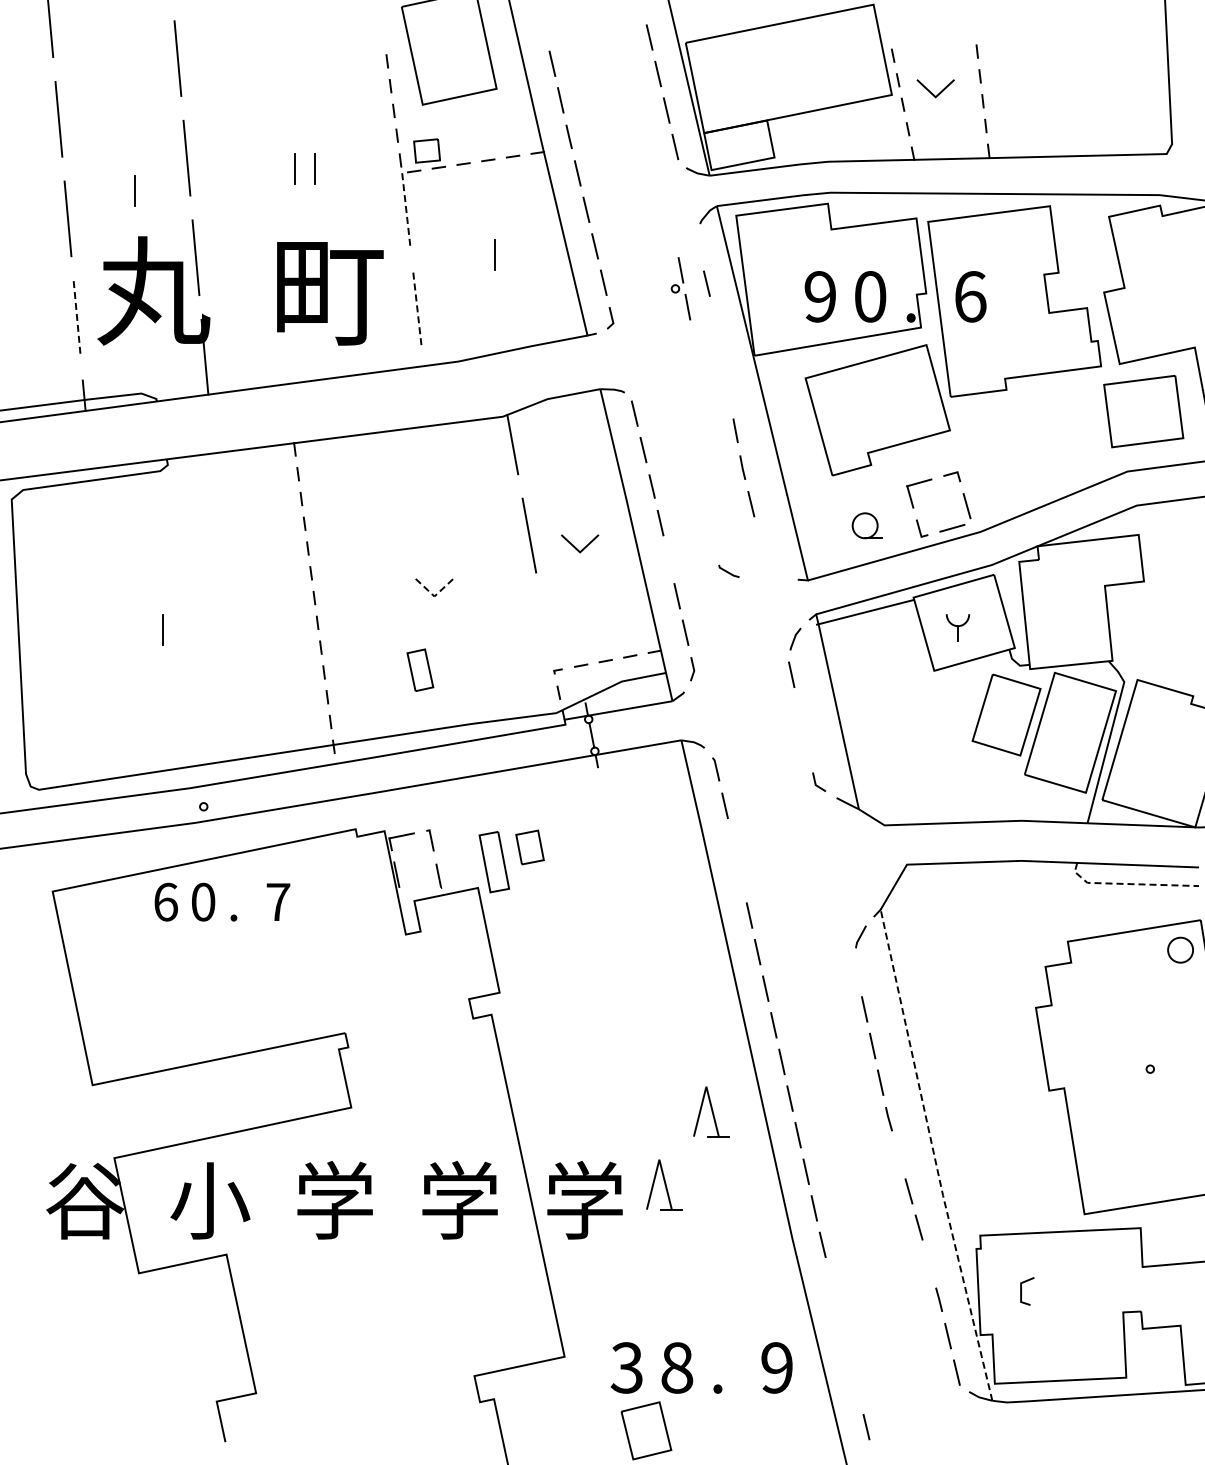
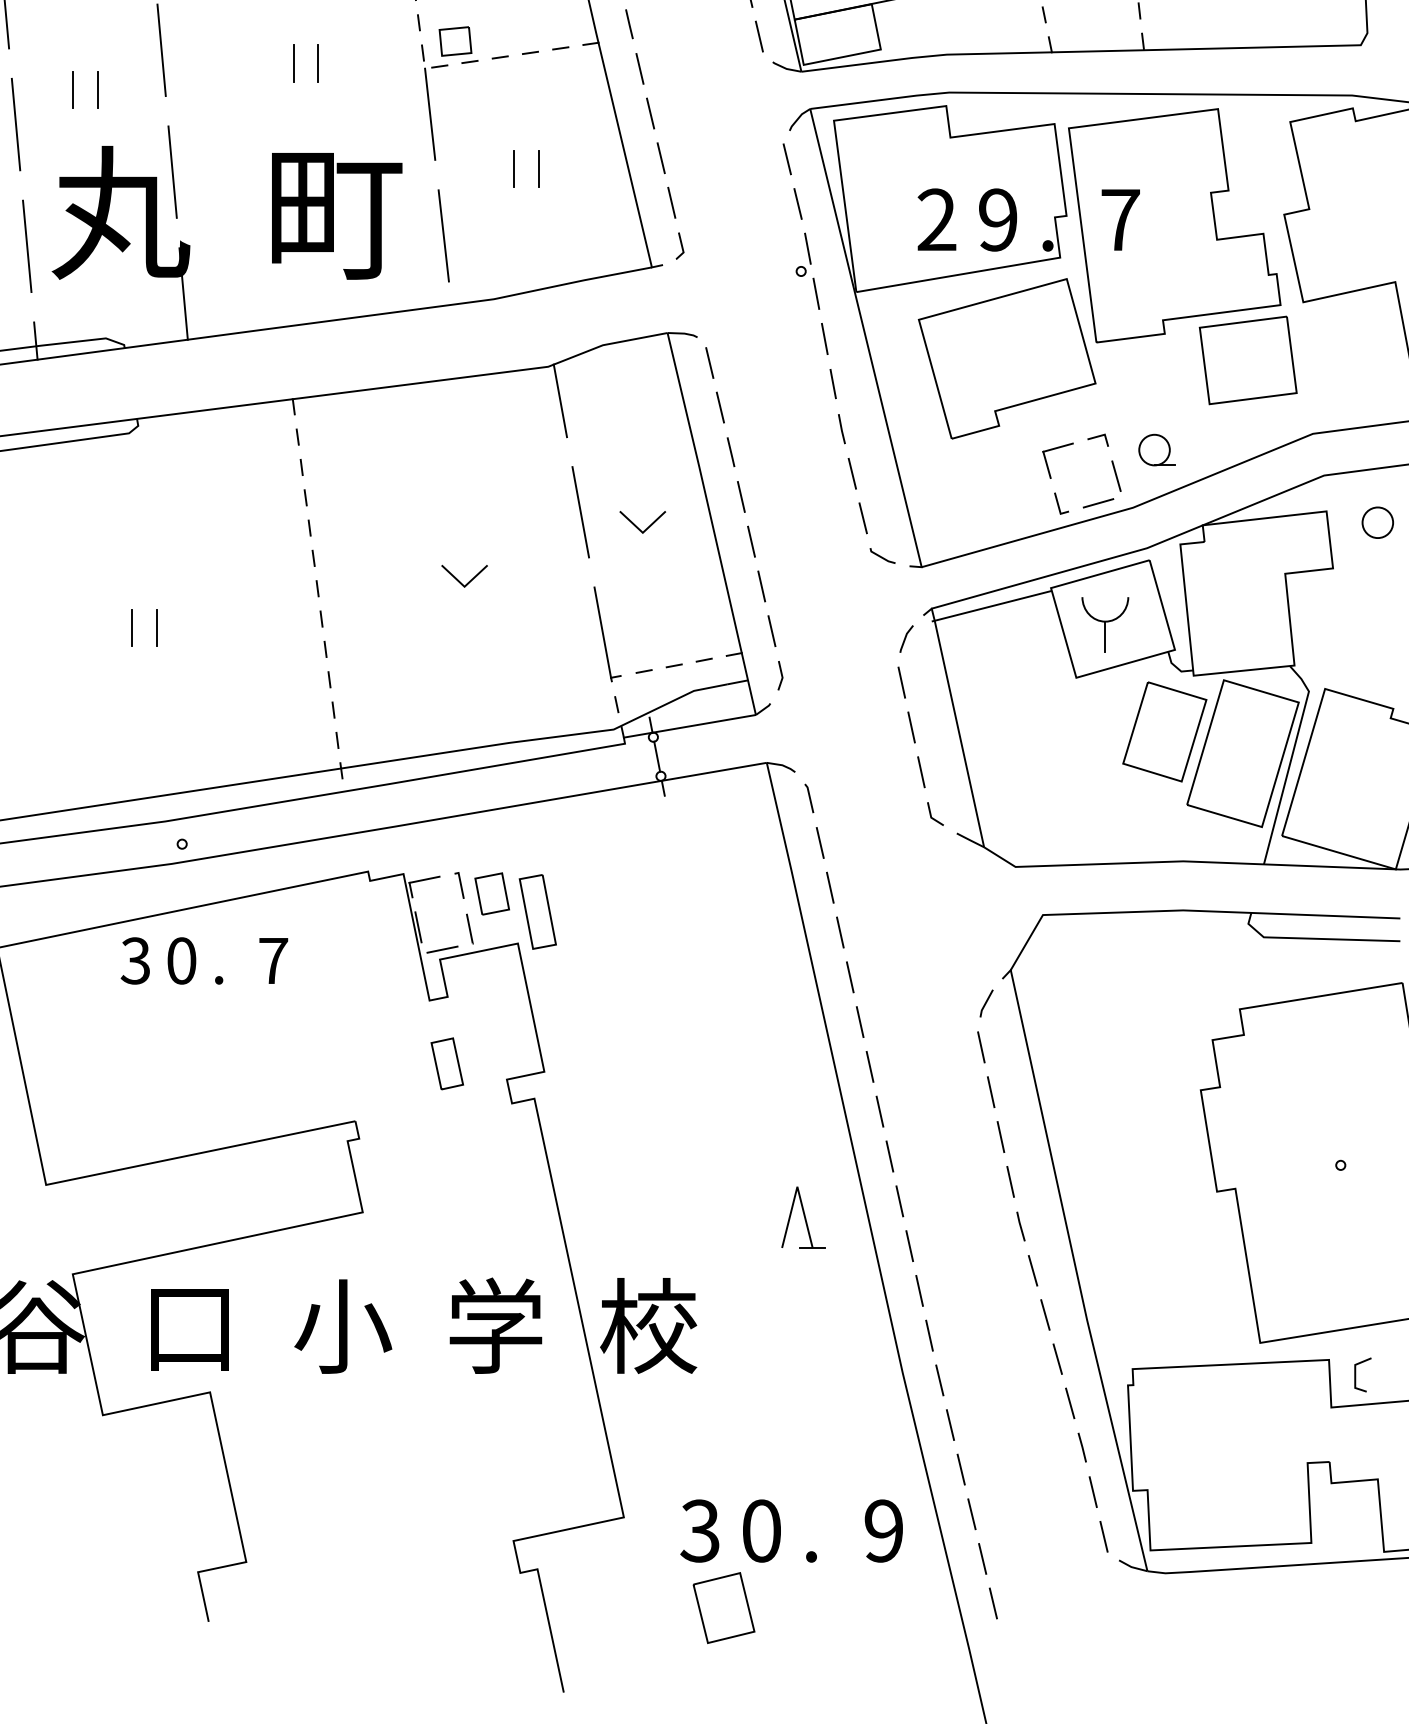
line: (114, 190) -> (72, 89), added
line: (406, 210) -> (430, 114), dashed -> solid
line: (698, 247) -> (787, 159), added
line: (474, 255) -> (513, 169), added
part: (680, 288) -> (807, 271), moved
text: (820, 296) -> (937, 219), 9 -> 2
text: (870, 296) -> (998, 219), 0 -> 9
text: (970, 296) -> (1120, 219), 6 -> 7
line: (417, 310) -> (443, 236), dashed -> solid
line: (77, 318) -> (27, 246), dashed -> solid
line: (728, 393) -> (824, 338), added
part: (1143, 411) -> (1247, 360), moved
part: (866, 525) -> (1156, 449), moved
line: (760, 540) -> (863, 518), added
line: (668, 559) -> (751, 541), added
line: (728, 571) -> (882, 556), moved
line: (434, 596) -> (464, 586), dashed -> solid
part: (957, 627) -> (1104, 624), size x1.67
line: (182, 630) -> (156, 628), added
line: (547, 633) -> (602, 632), added
part: (420, 669) -> (447, 1062), moved
line: (799, 711) -> (911, 727), added
line: (807, 747) -> (921, 771), added
line: (732, 842) -> (829, 887), added
part: (529, 847) -> (491, 894), moved
line: (741, 878) -> (840, 931), added
line: (1129, 884) -> (1315, 939), dashed -> solid
line: (416, 892) -> (442, 949), added
text: (165, 901) -> (135, 960), 6 -> 3
circle: (1180, 949) -> (1377, 521), moved
line: (856, 972) -> (981, 1047), added
line: (898, 1155) -> (1032, 1271), added
line: (934, 1155) -> (1076, 1271), dashed -> solid
part: (664, 1184) -> (746, 1306), removed
text: (335, 1199) -> (343, 1324), 学 -> 小
text: (584, 1199) -> (648, 1324), 学 -> 校
text: (210, 1200) -> (190, 1326), 小 -> 口
line: (928, 1263) -> (1069, 1403), added
line: (831, 1281) -> (950, 1425), added
line: (1021, 1291) -> (1355, 1375), moved
line: (840, 1317) -> (961, 1469), added
line: (848, 1354) -> (971, 1514), added
text: (677, 1367) -> (762, 1530), 8 -> 0
line: (857, 1390) -> (982, 1558), added

